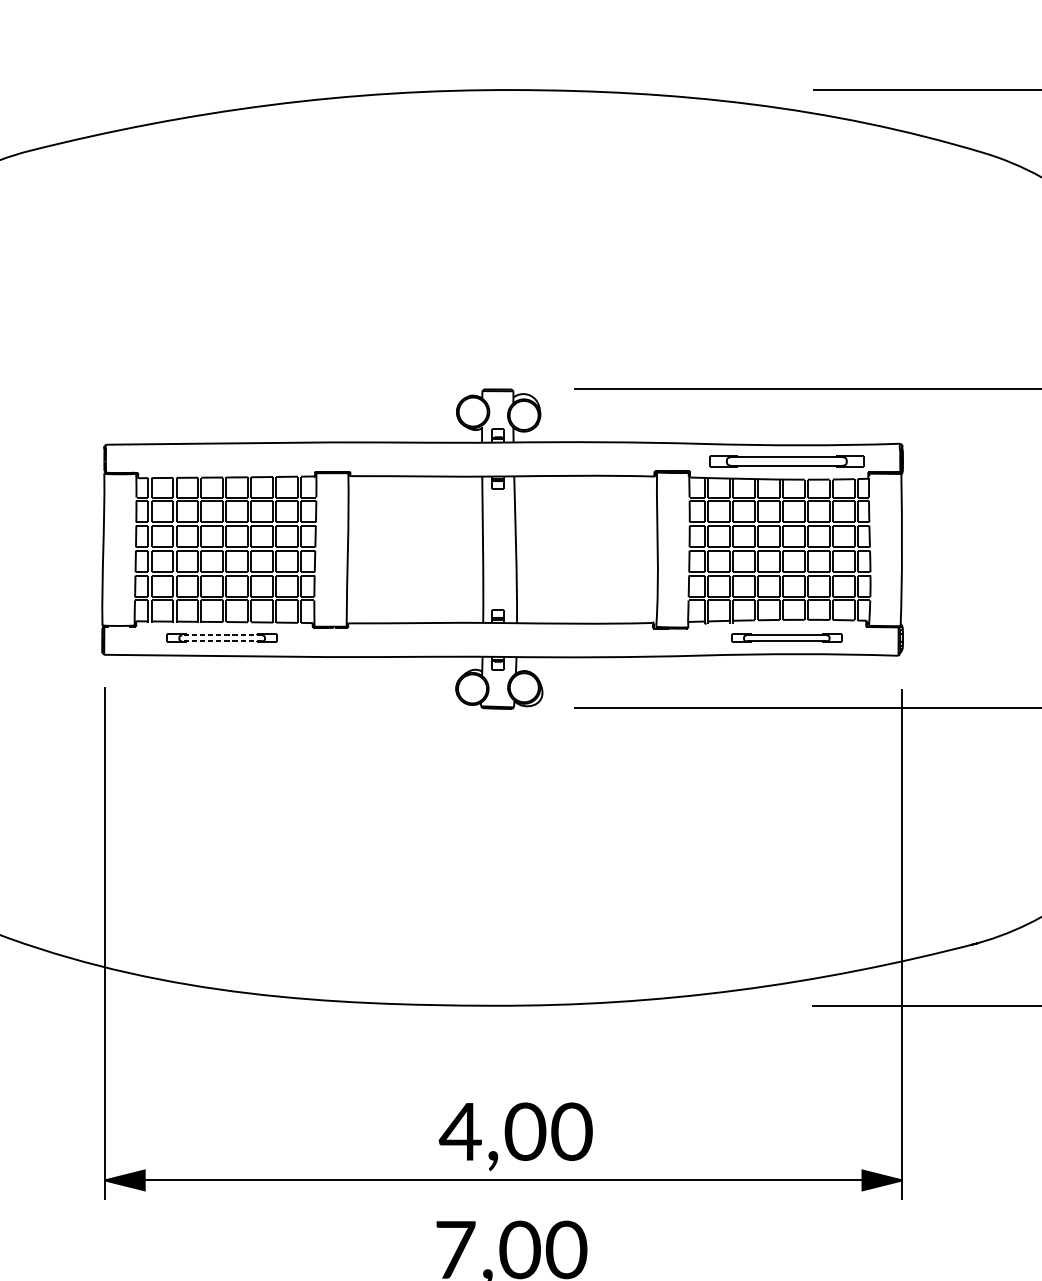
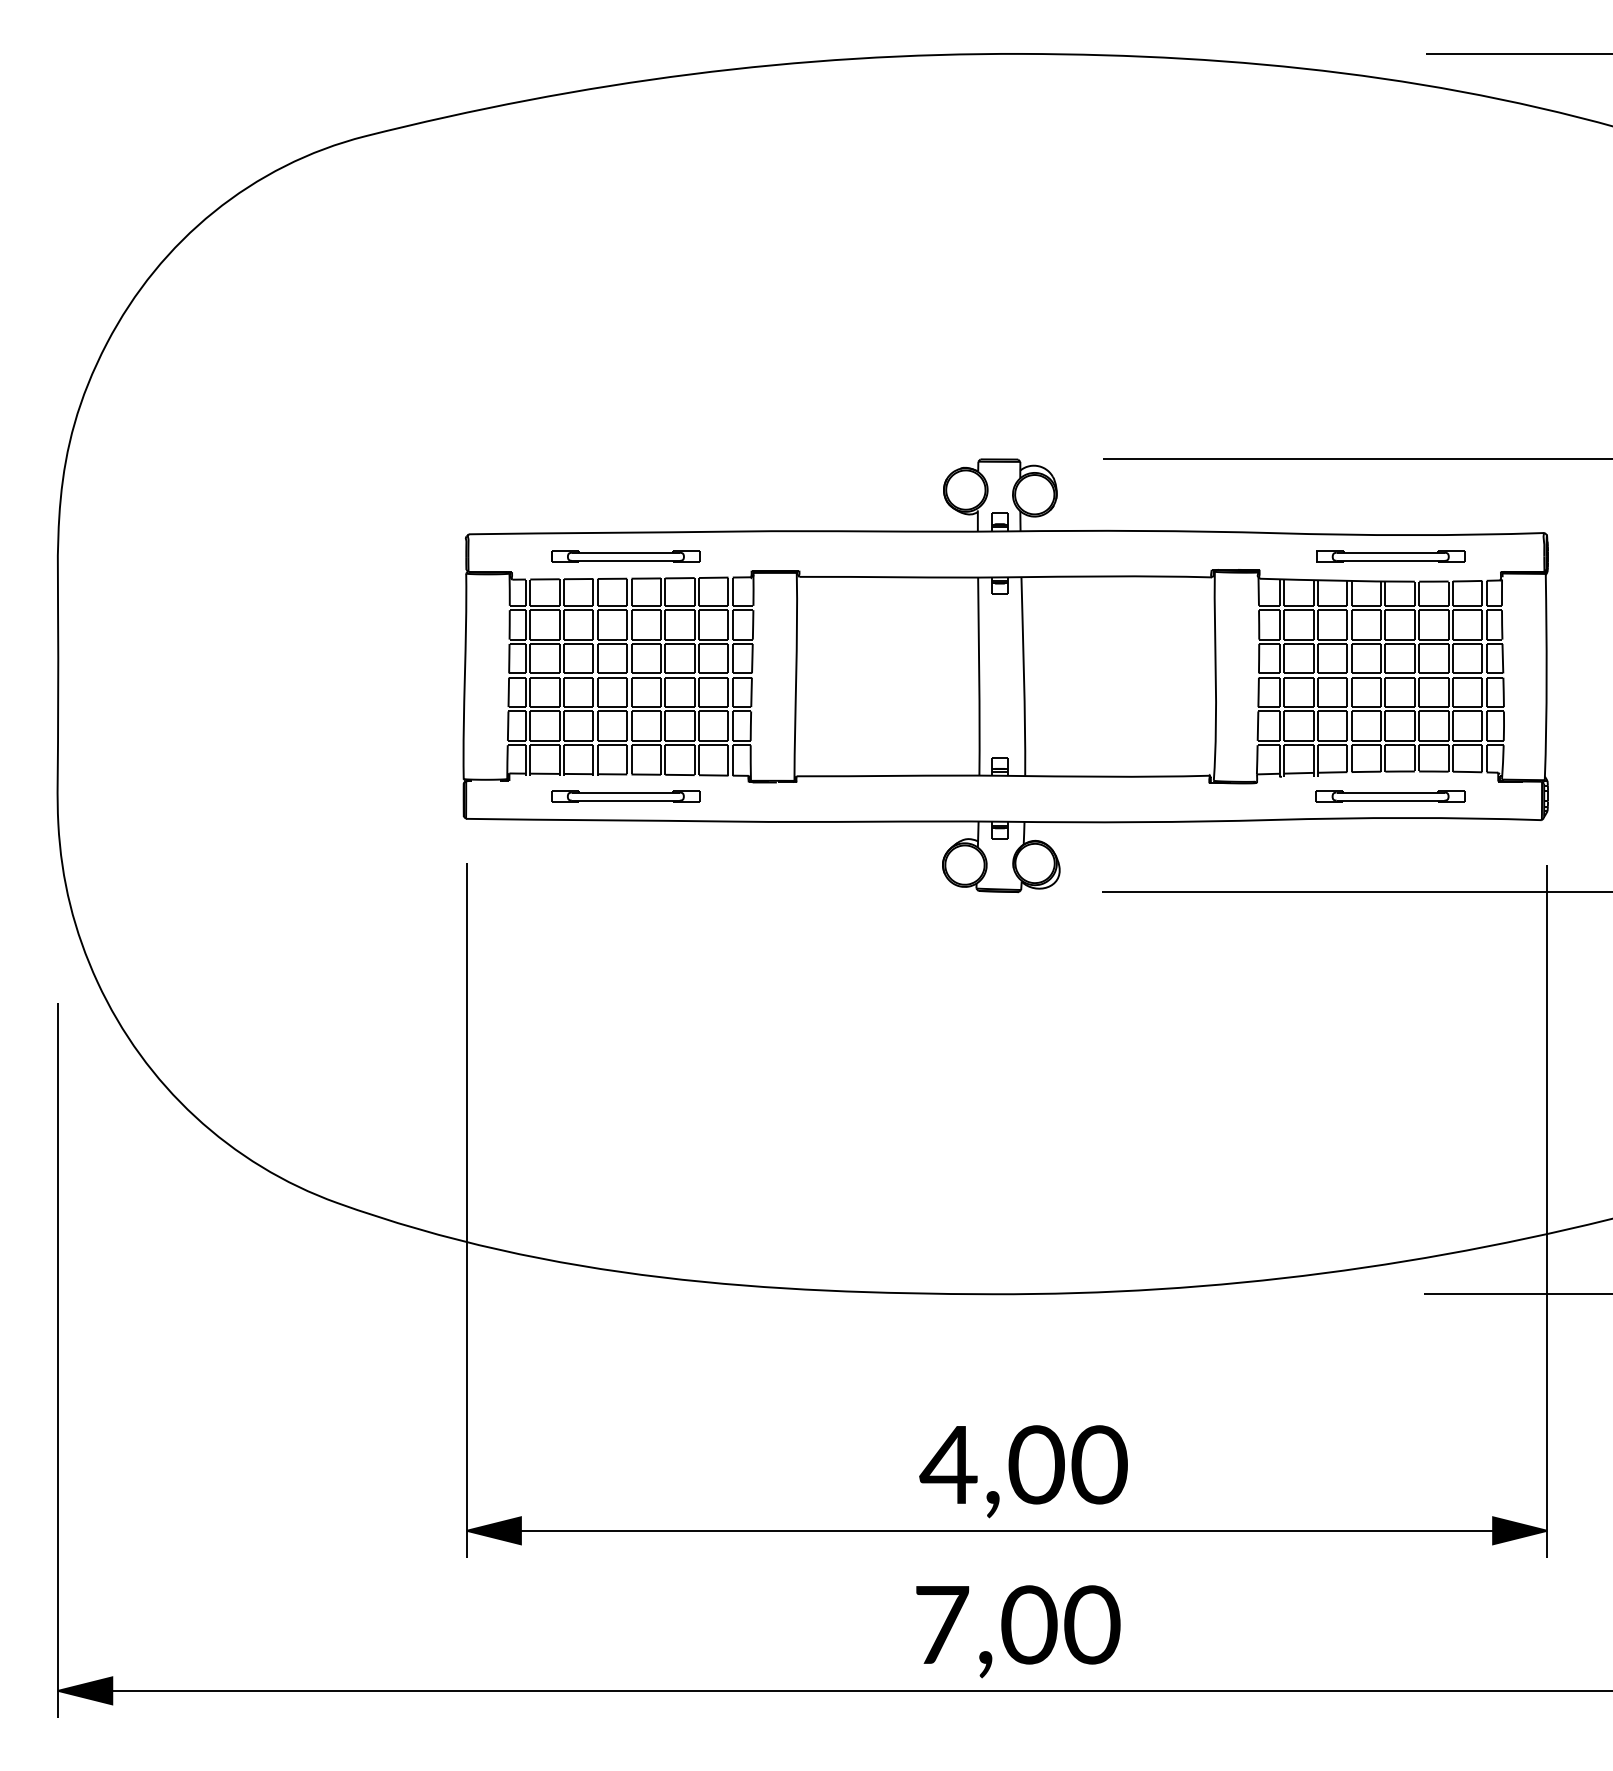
part: (221, 461) -> (625, 556), added
part: (786, 461) -> (1390, 556), size x0.71
line: (221, 635) -> (625, 792), dashed -> solid
line: (221, 641) -> (625, 800), dashed -> solid

